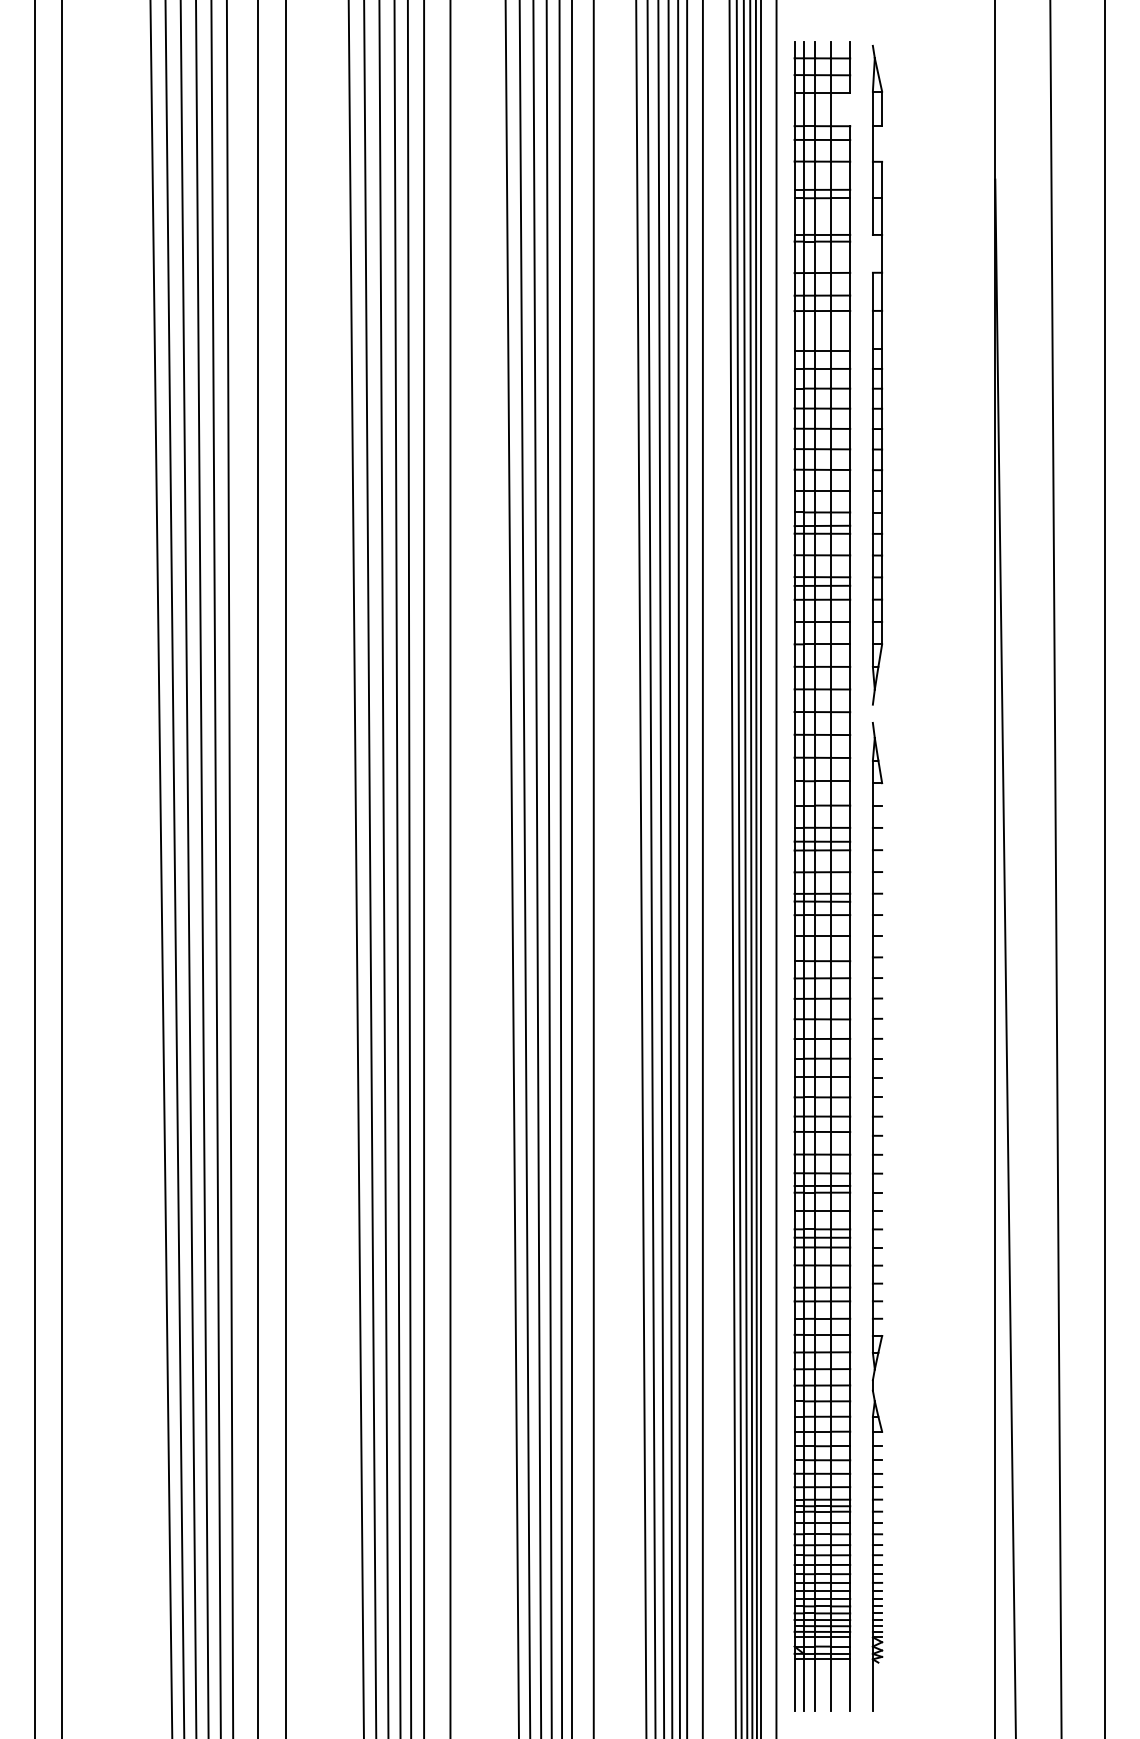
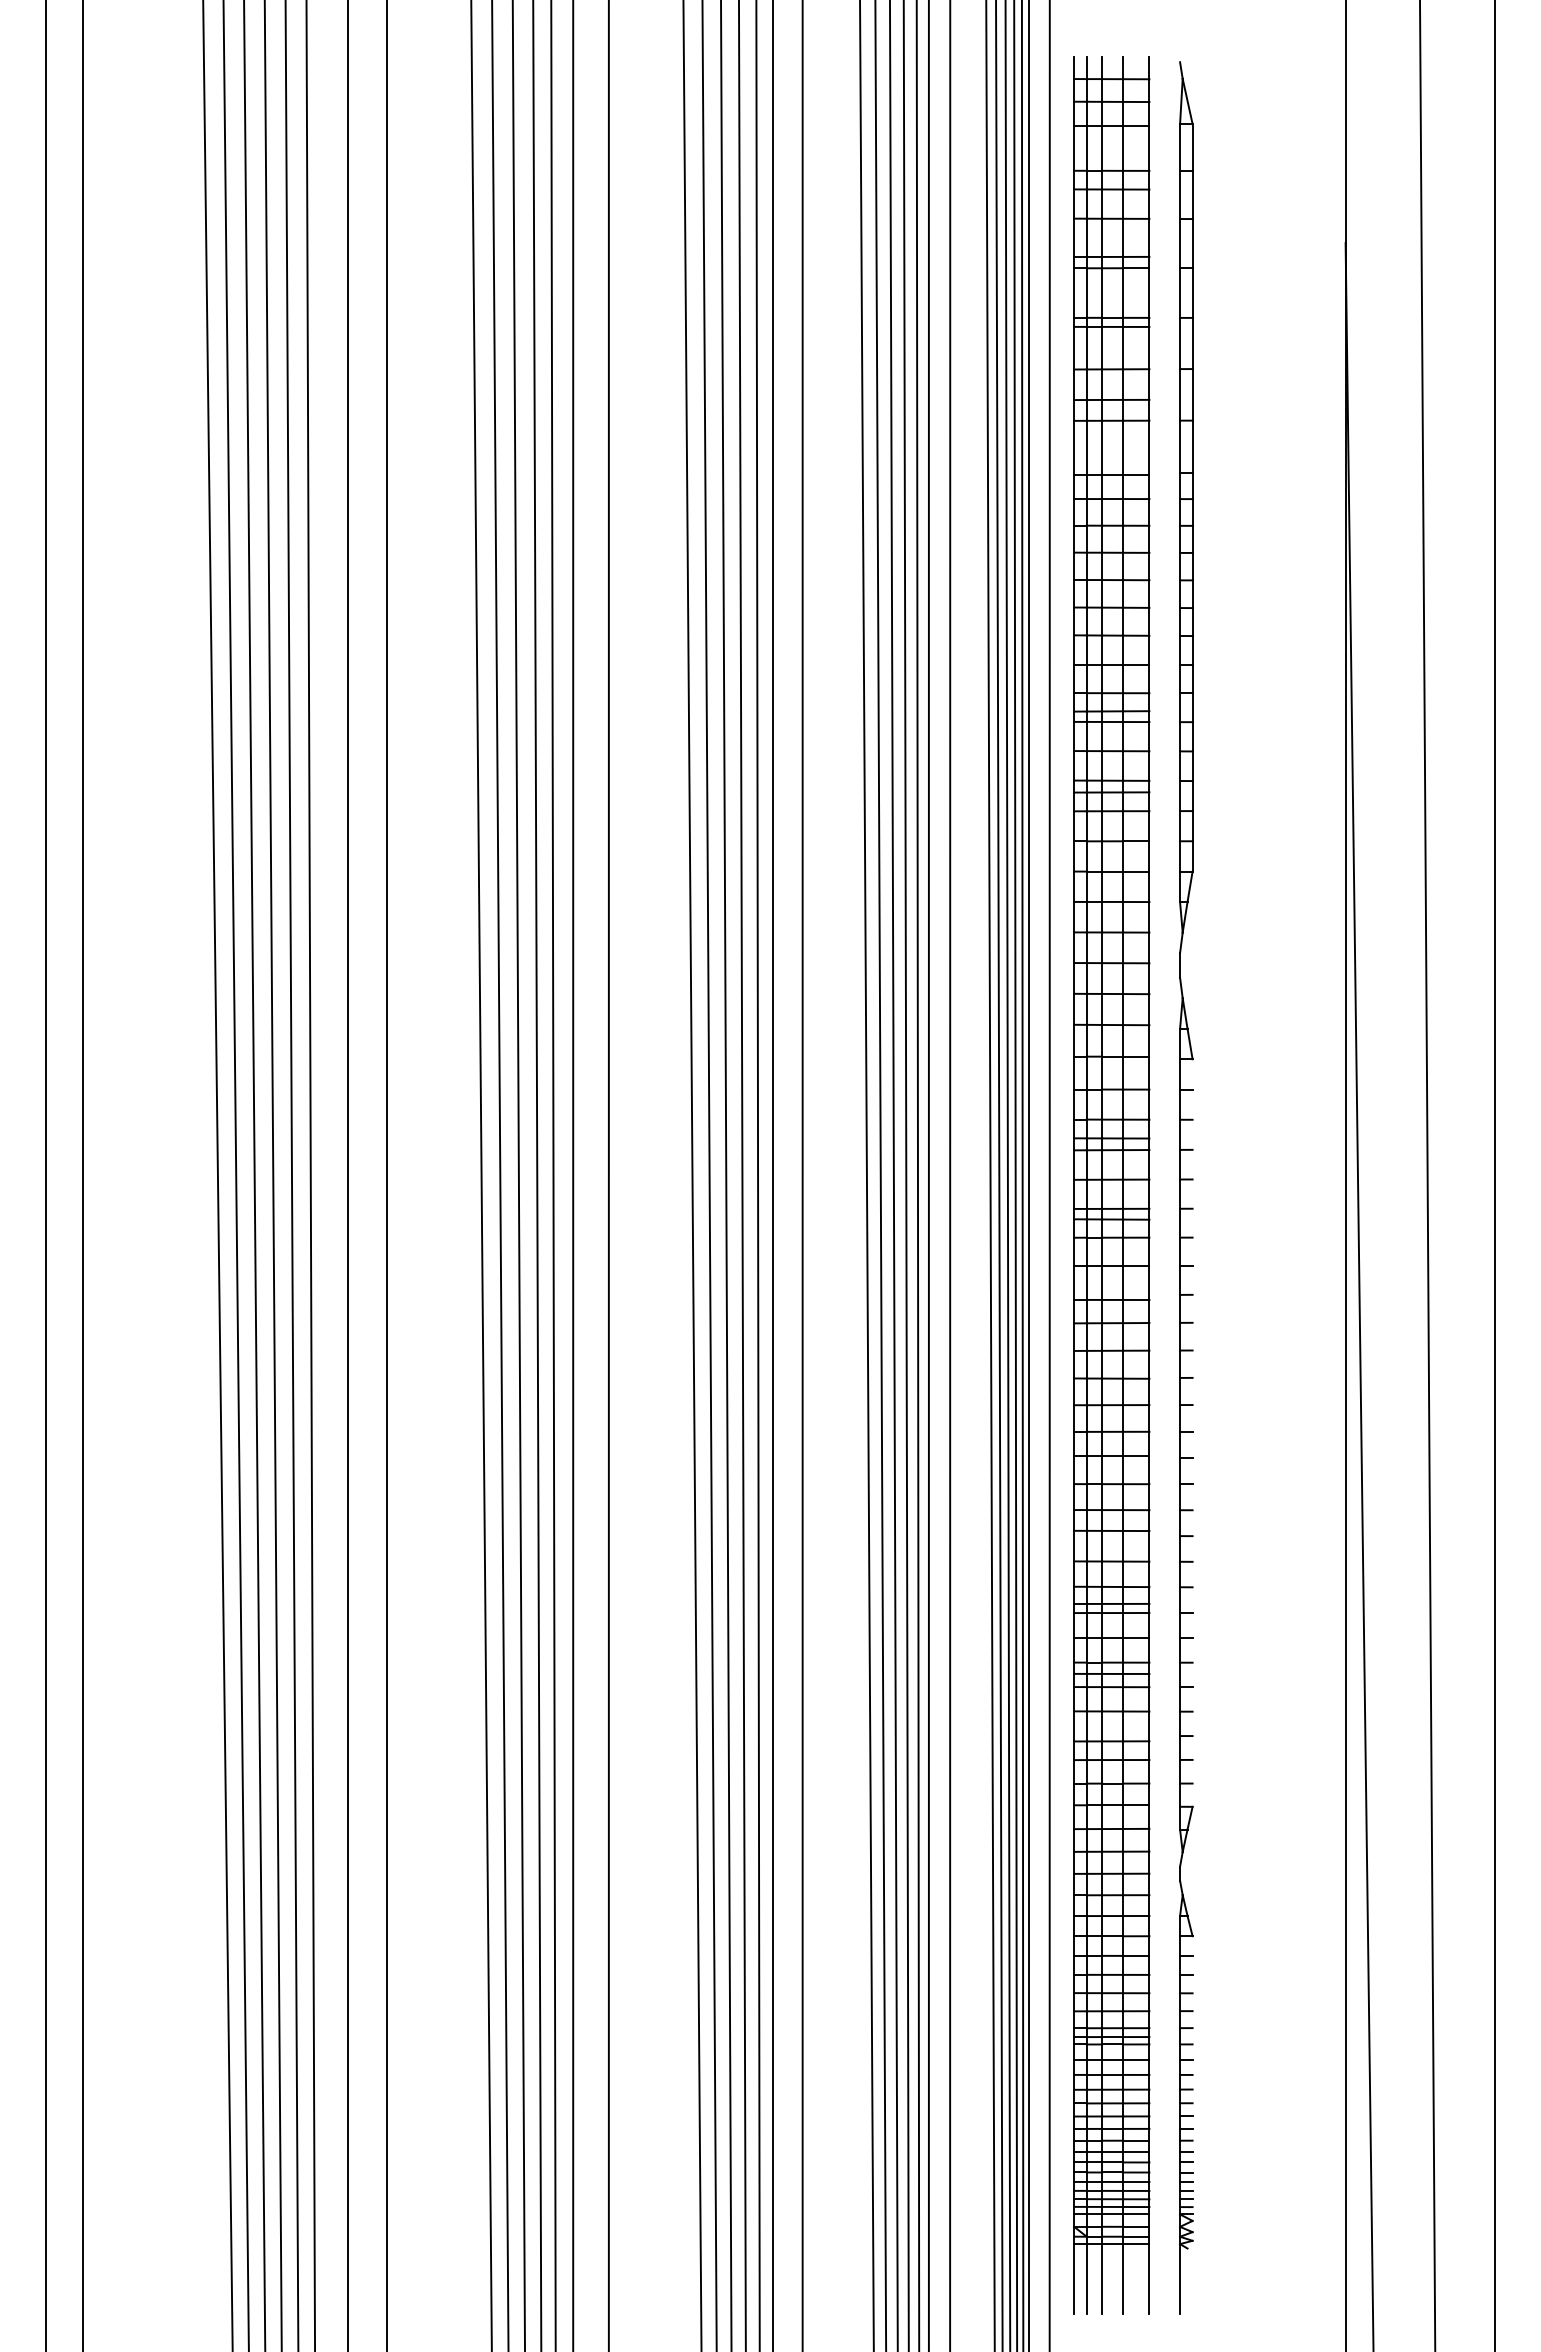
line: (850, 108) -> (1149, 147), added
line: (882, 143) -> (1192, 194), added
line: (873, 253) -> (1180, 343), added
line: (873, 713) -> (1180, 965), added

